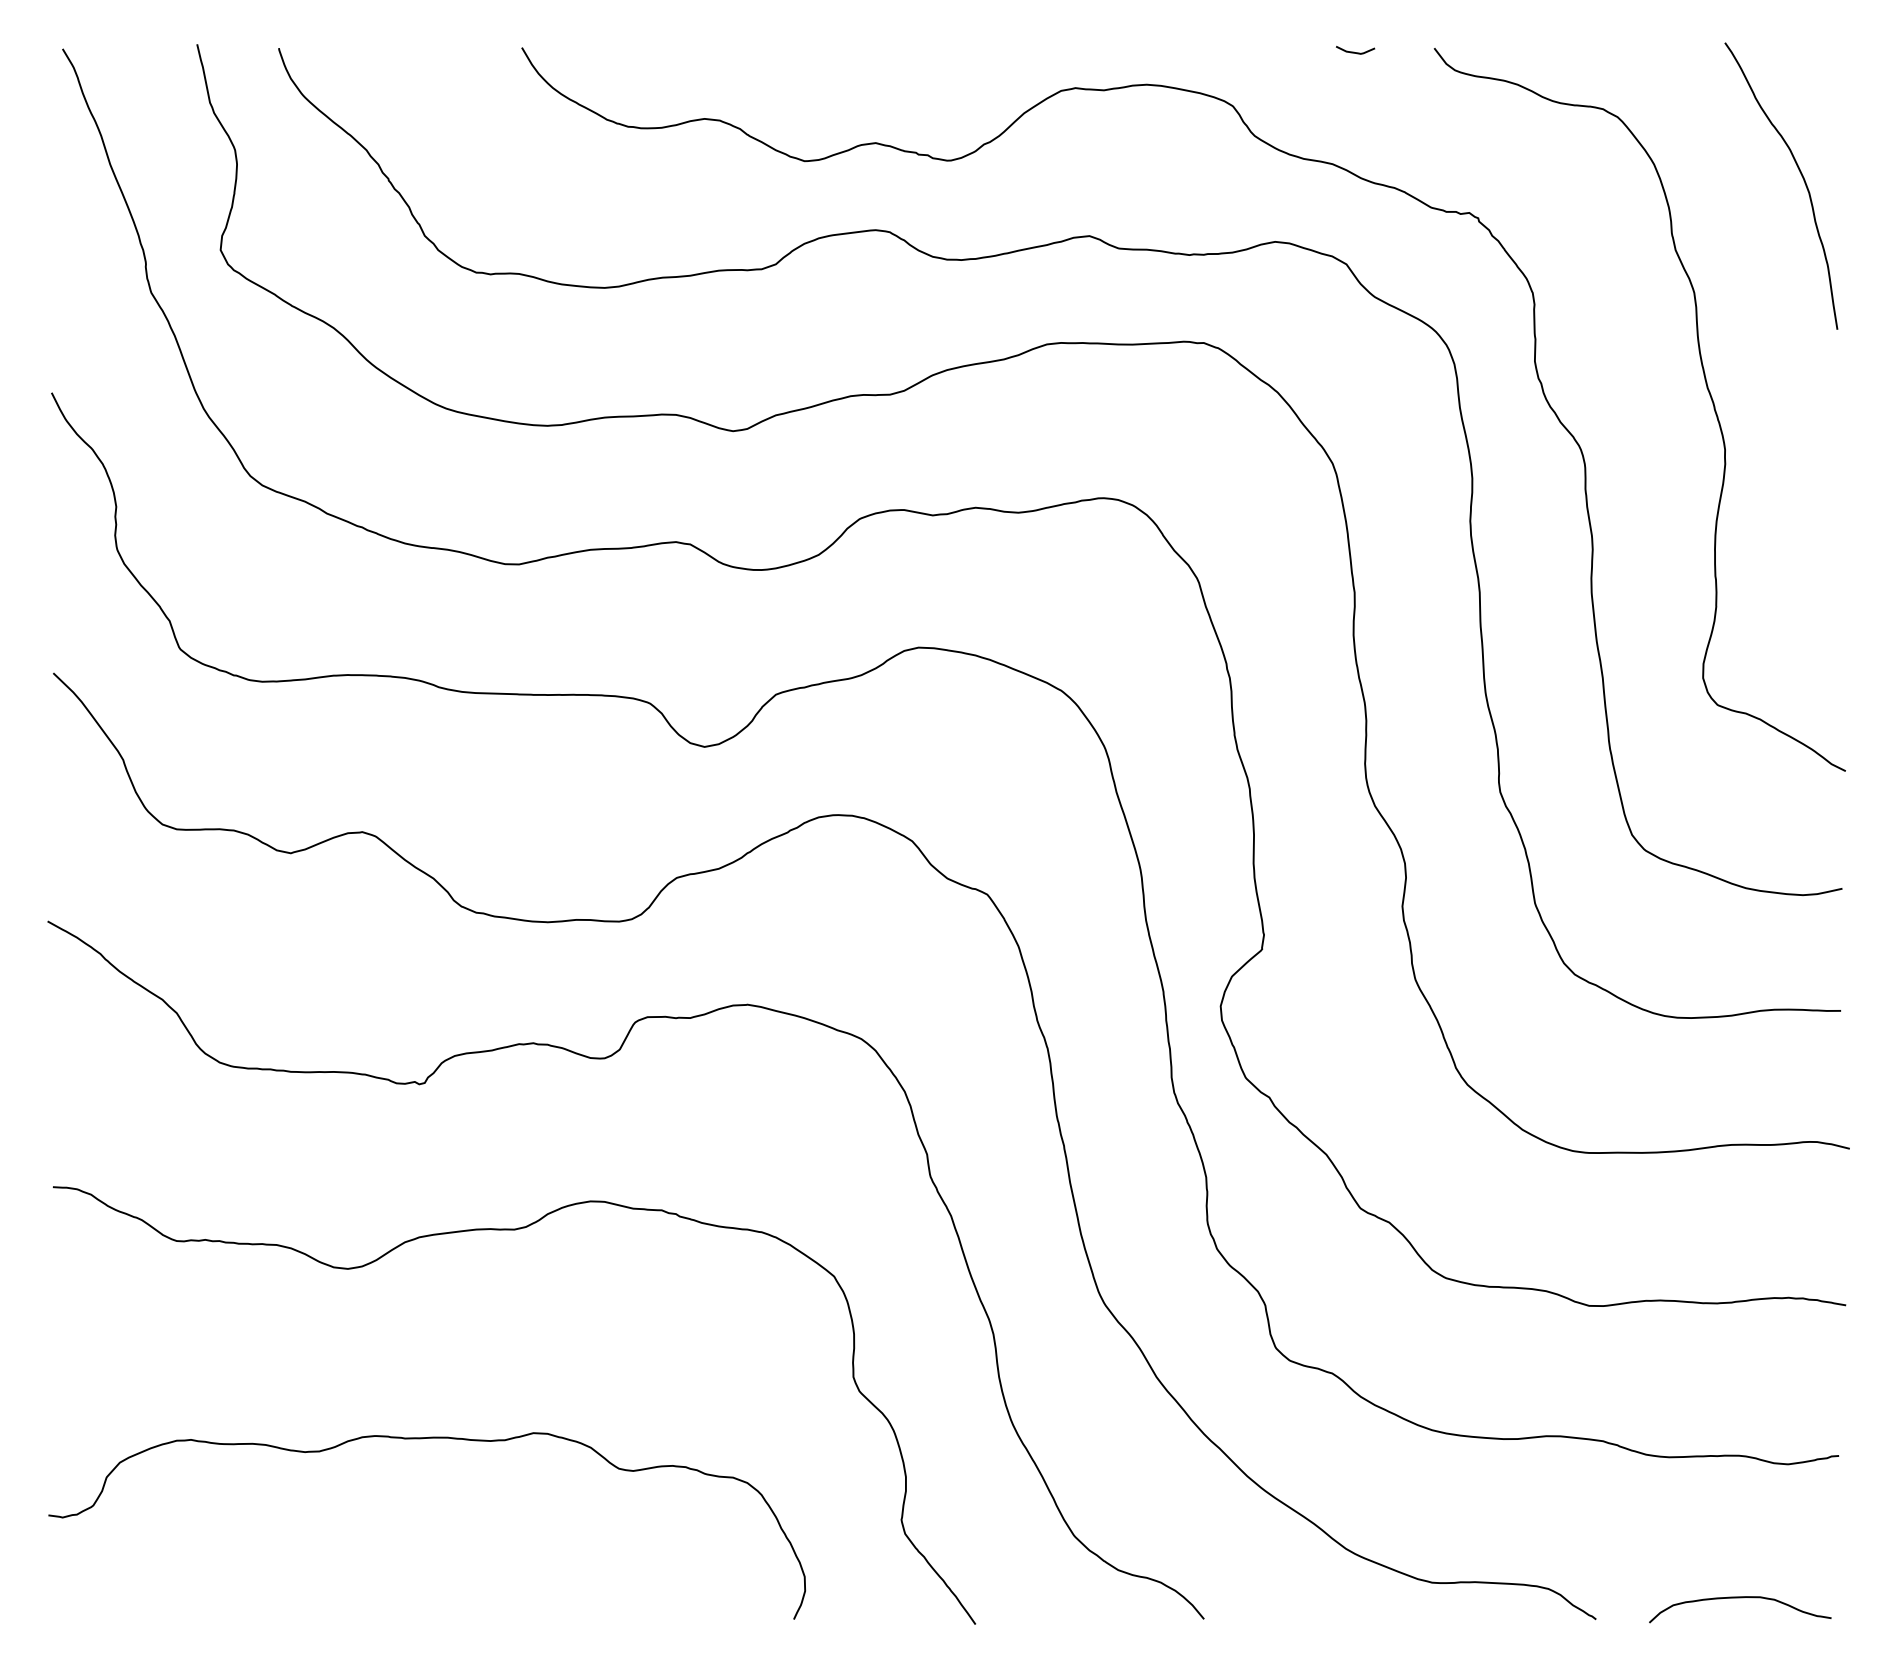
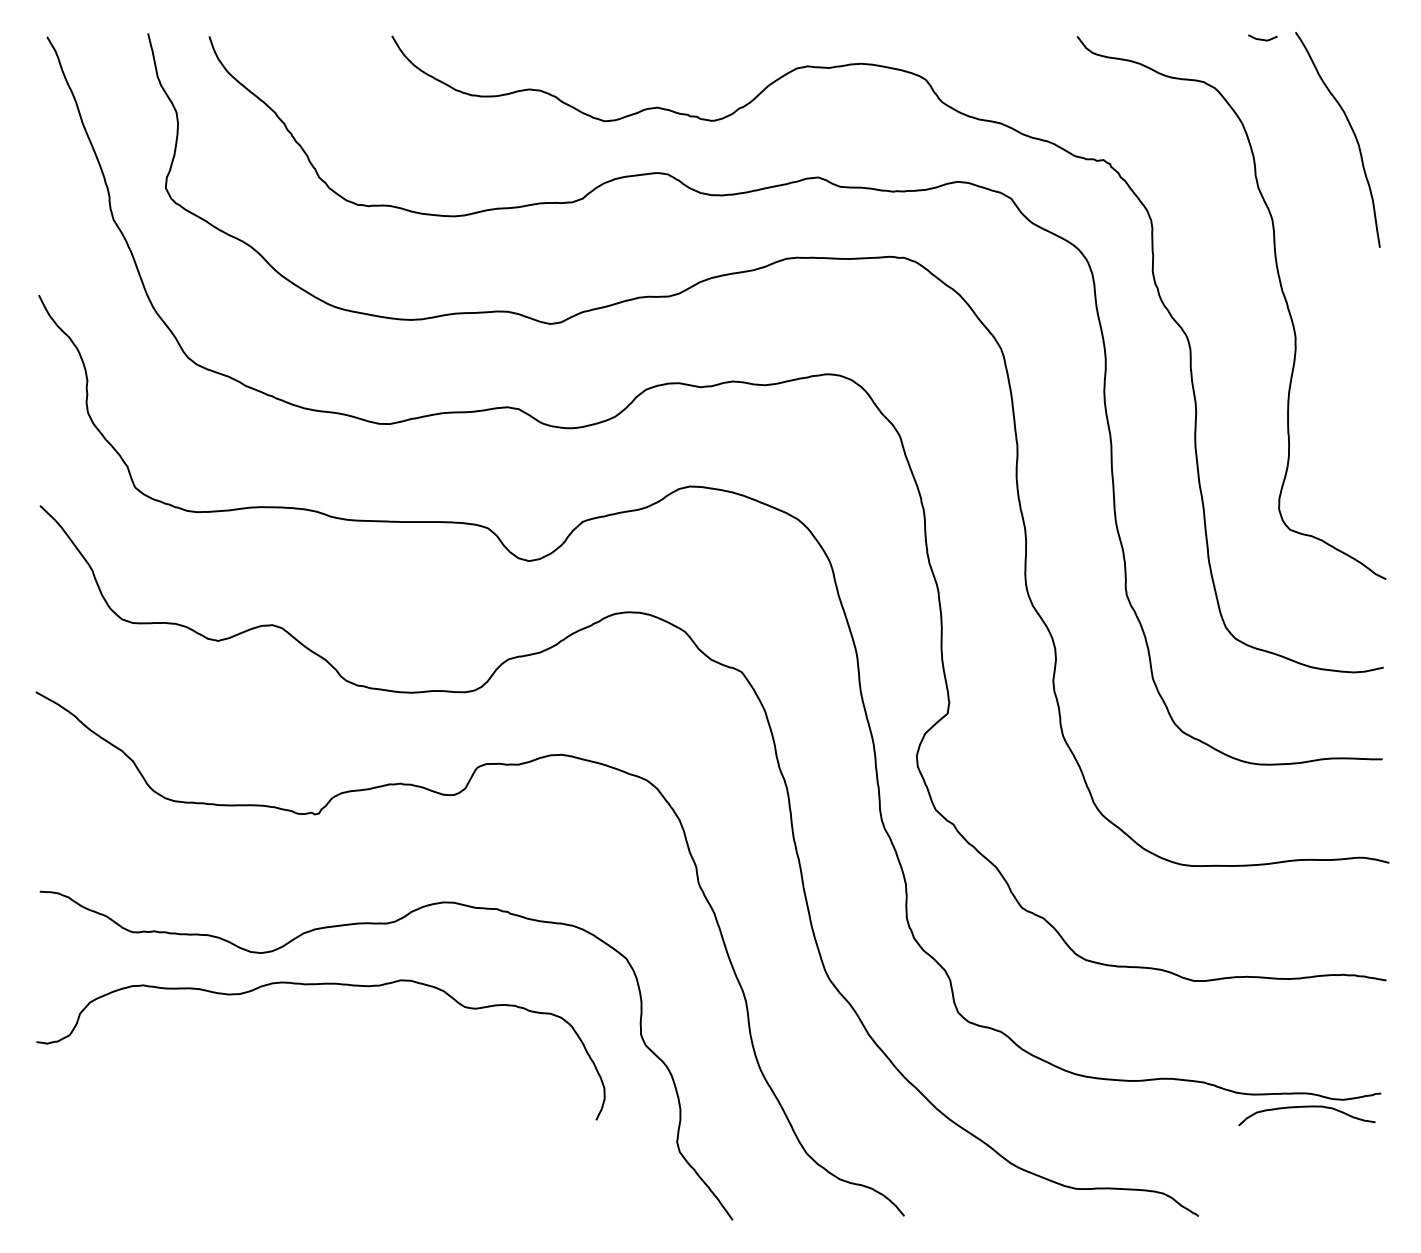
curve: (1354, 51) -> (1262, 38), moved
curve: (422, 1439) -> (317, 985), moved
curve: (1740, 1598) -> (1307, 1107), moved

